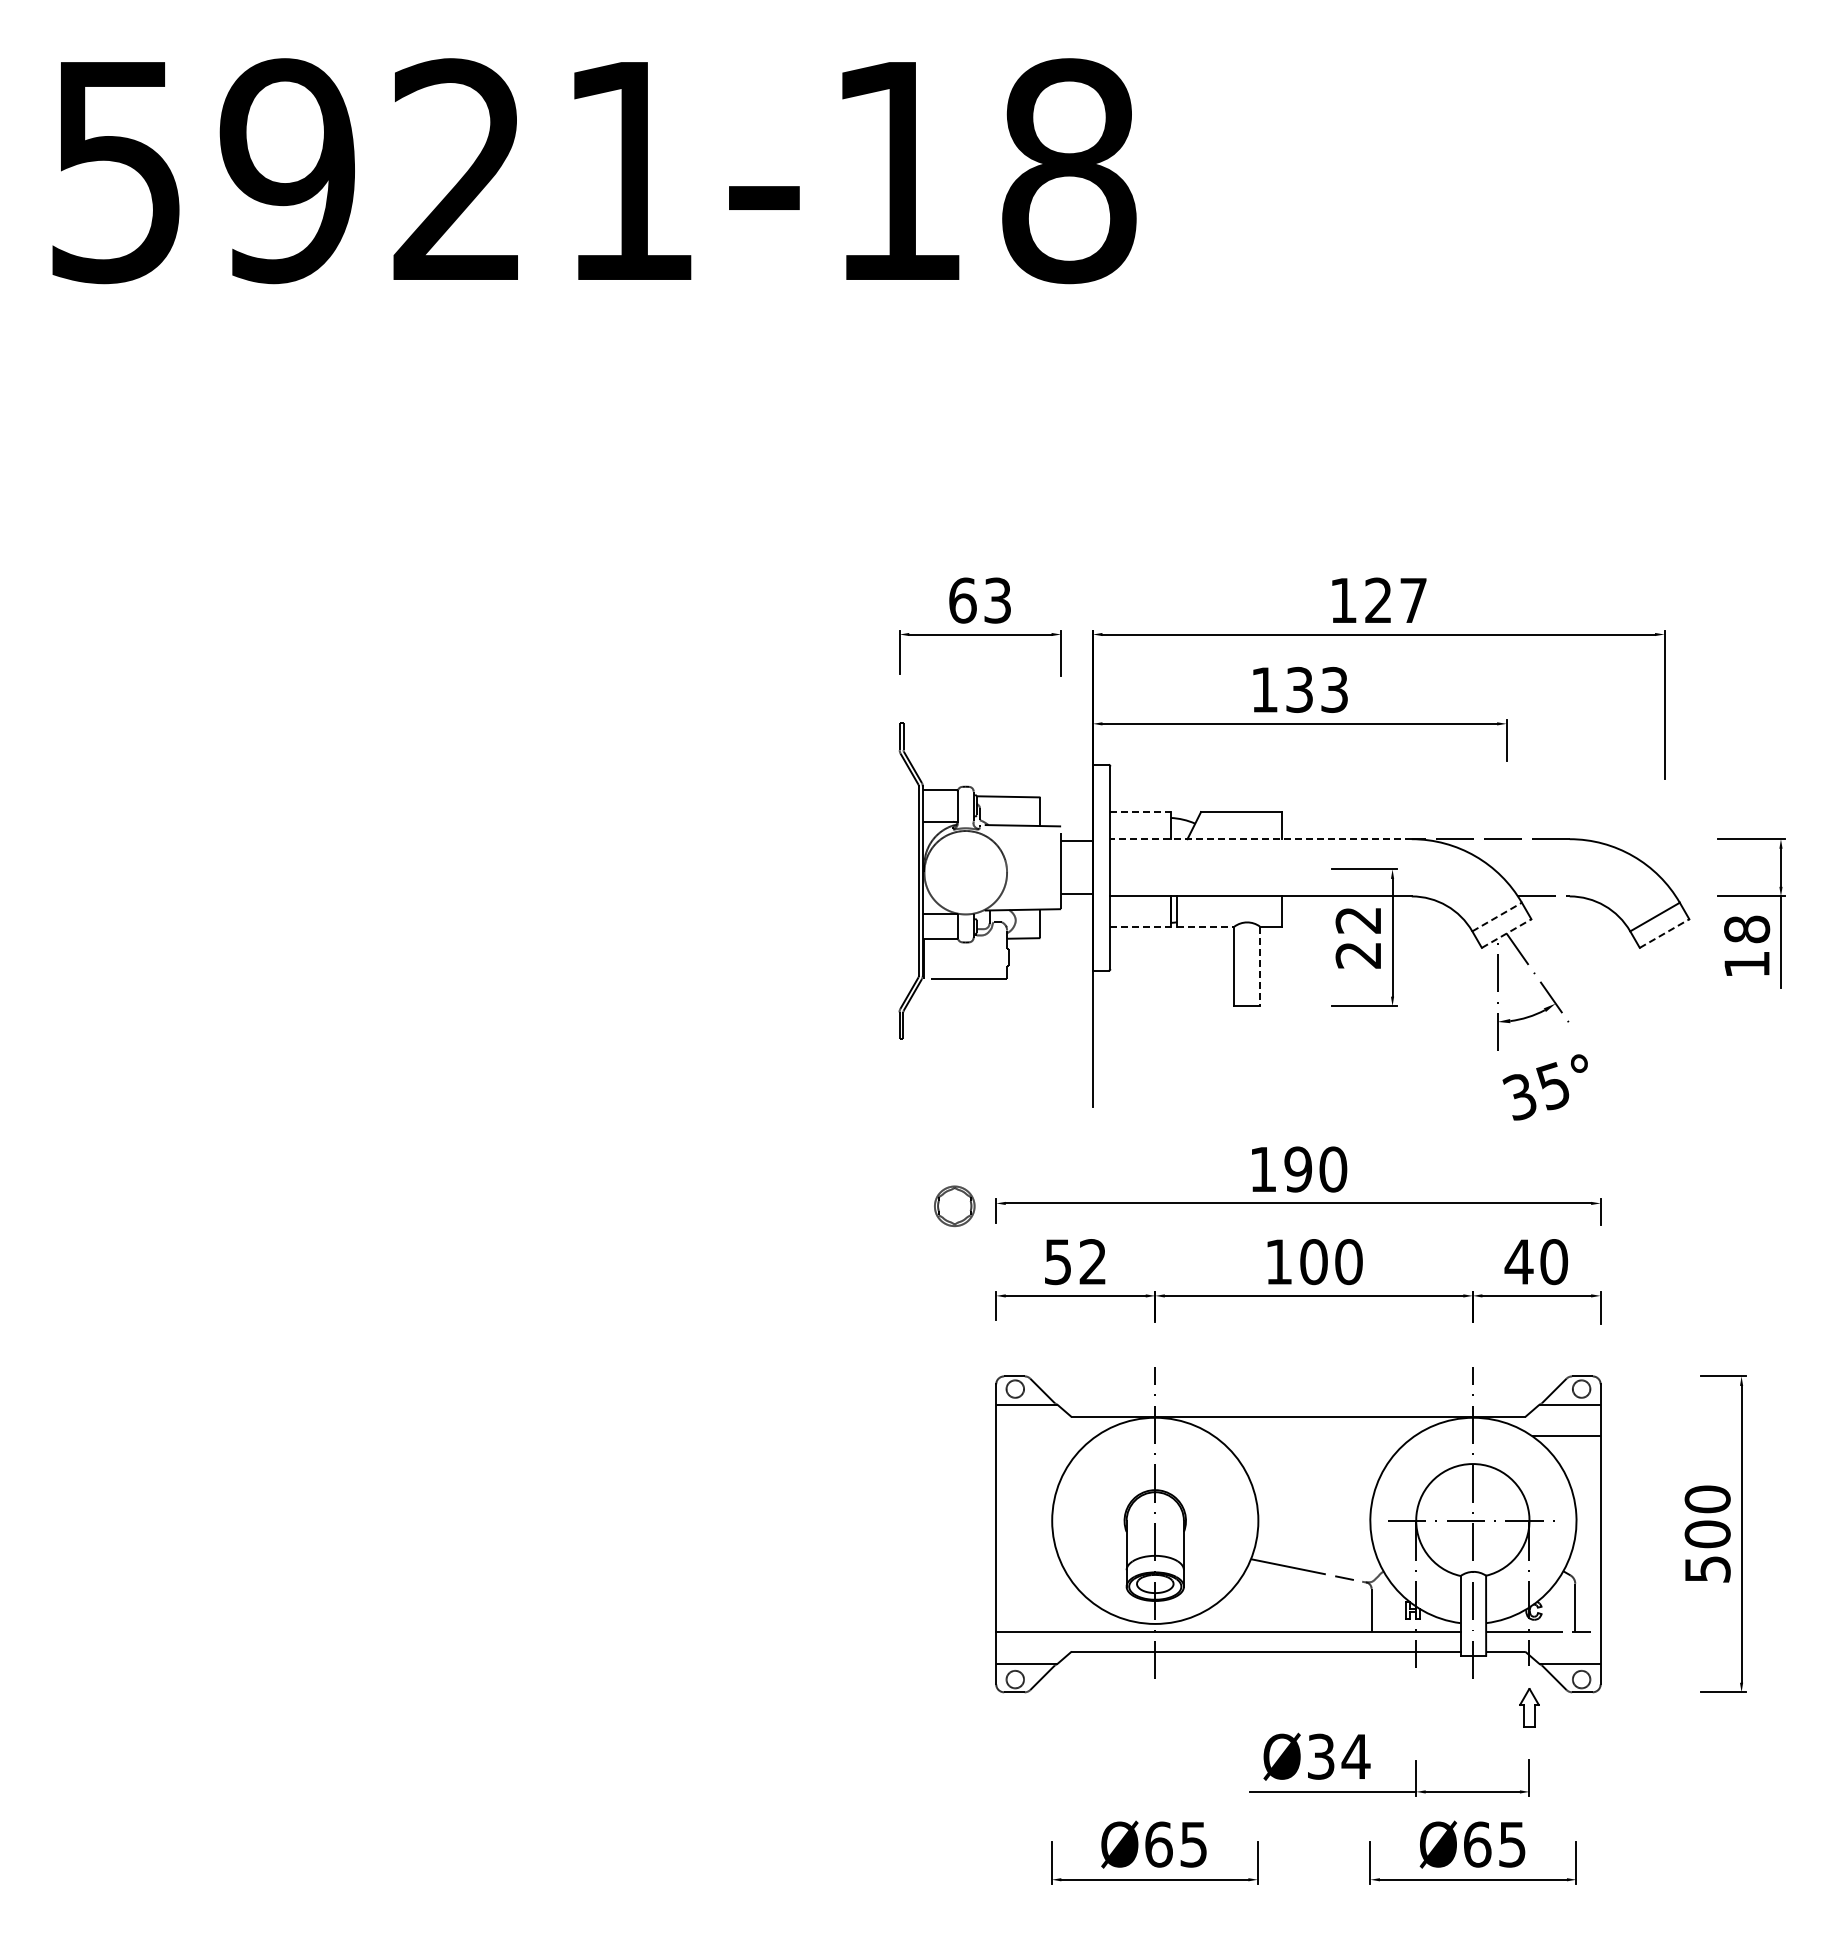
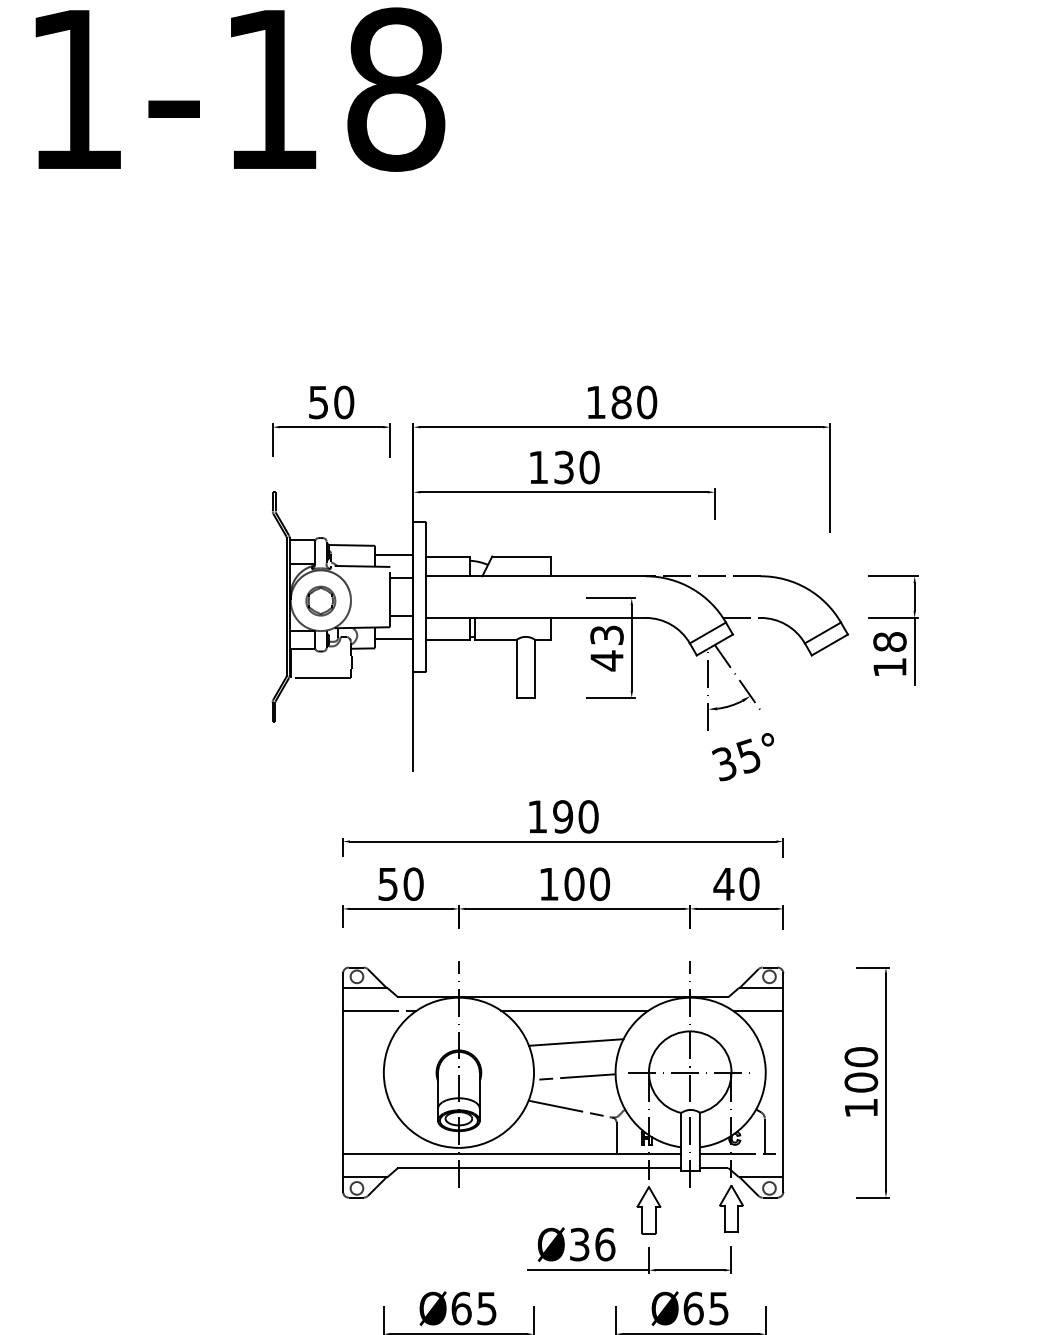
text: (980, 600) -> (331, 402), 63 -> 50
text: (1396, 600) -> (634, 402), 127 -> 180
text: (1334, 689) -> (589, 467), 133 -> 130
line: (1066, 810) -> (394, 555), added
line: (1141, 812) -> (448, 556), dashed -> solid
line: (1261, 839) -> (536, 576), dashed -> solid
line: (1497, 917) -> (708, 633), dashed -> solid
line: (1066, 925) -> (394, 639), added
line: (1141, 926) -> (448, 639), dashed -> solid
line: (1205, 926) -> (495, 639), dashed -> solid
line: (1506, 933) -> (714, 644), dashed -> solid
line: (1664, 933) -> (829, 644), dashed -> solid
text: (1358, 938) -> (606, 648), 22 -> 43
line: (1259, 966) -> (534, 668), dashed -> solid
part: (954, 1205) -> (320, 600), moved
text: (1092, 1262) -> (413, 884), 52 -> 50
line: (1046, 1435) -> (379, 1010), added
line: (1314, 1435) -> (574, 1010), added
line: (1316, 1478) -> (576, 1041), added
line: (1313, 1526) -> (574, 1076), added
text: (1707, 1569) -> (861, 1108), 500 -> 100
part: (1529, 1707) -> (731, 1208), size x1.67
part: (1415, 1709) -> (648, 1210), added
text: (1355, 1756) -> (604, 1244), 34 -> 36

